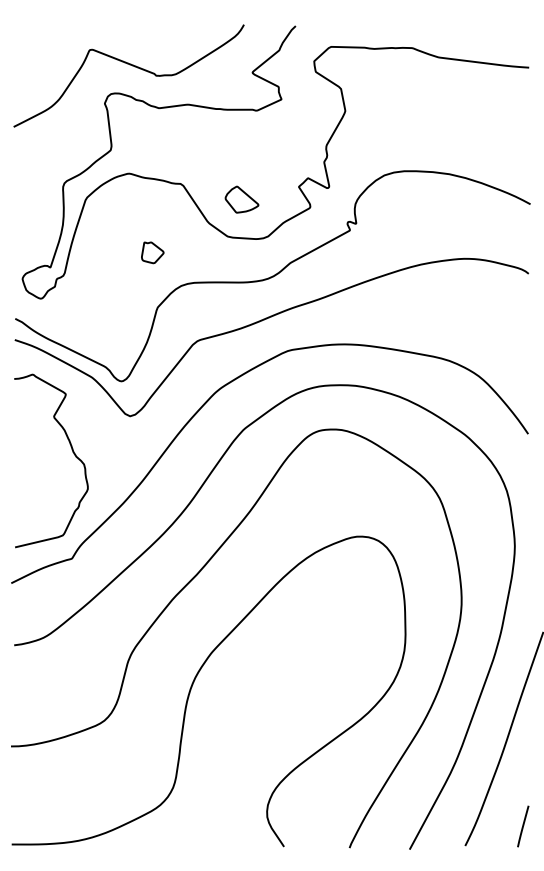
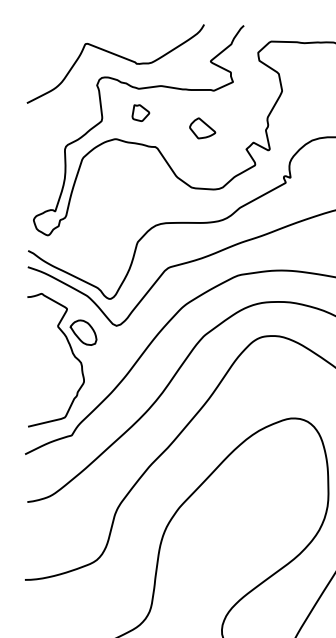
part: (241, 199) -> (202, 128), moved
part: (152, 252) -> (140, 112), moved
part: (86, 425) -> (82, 332), added

